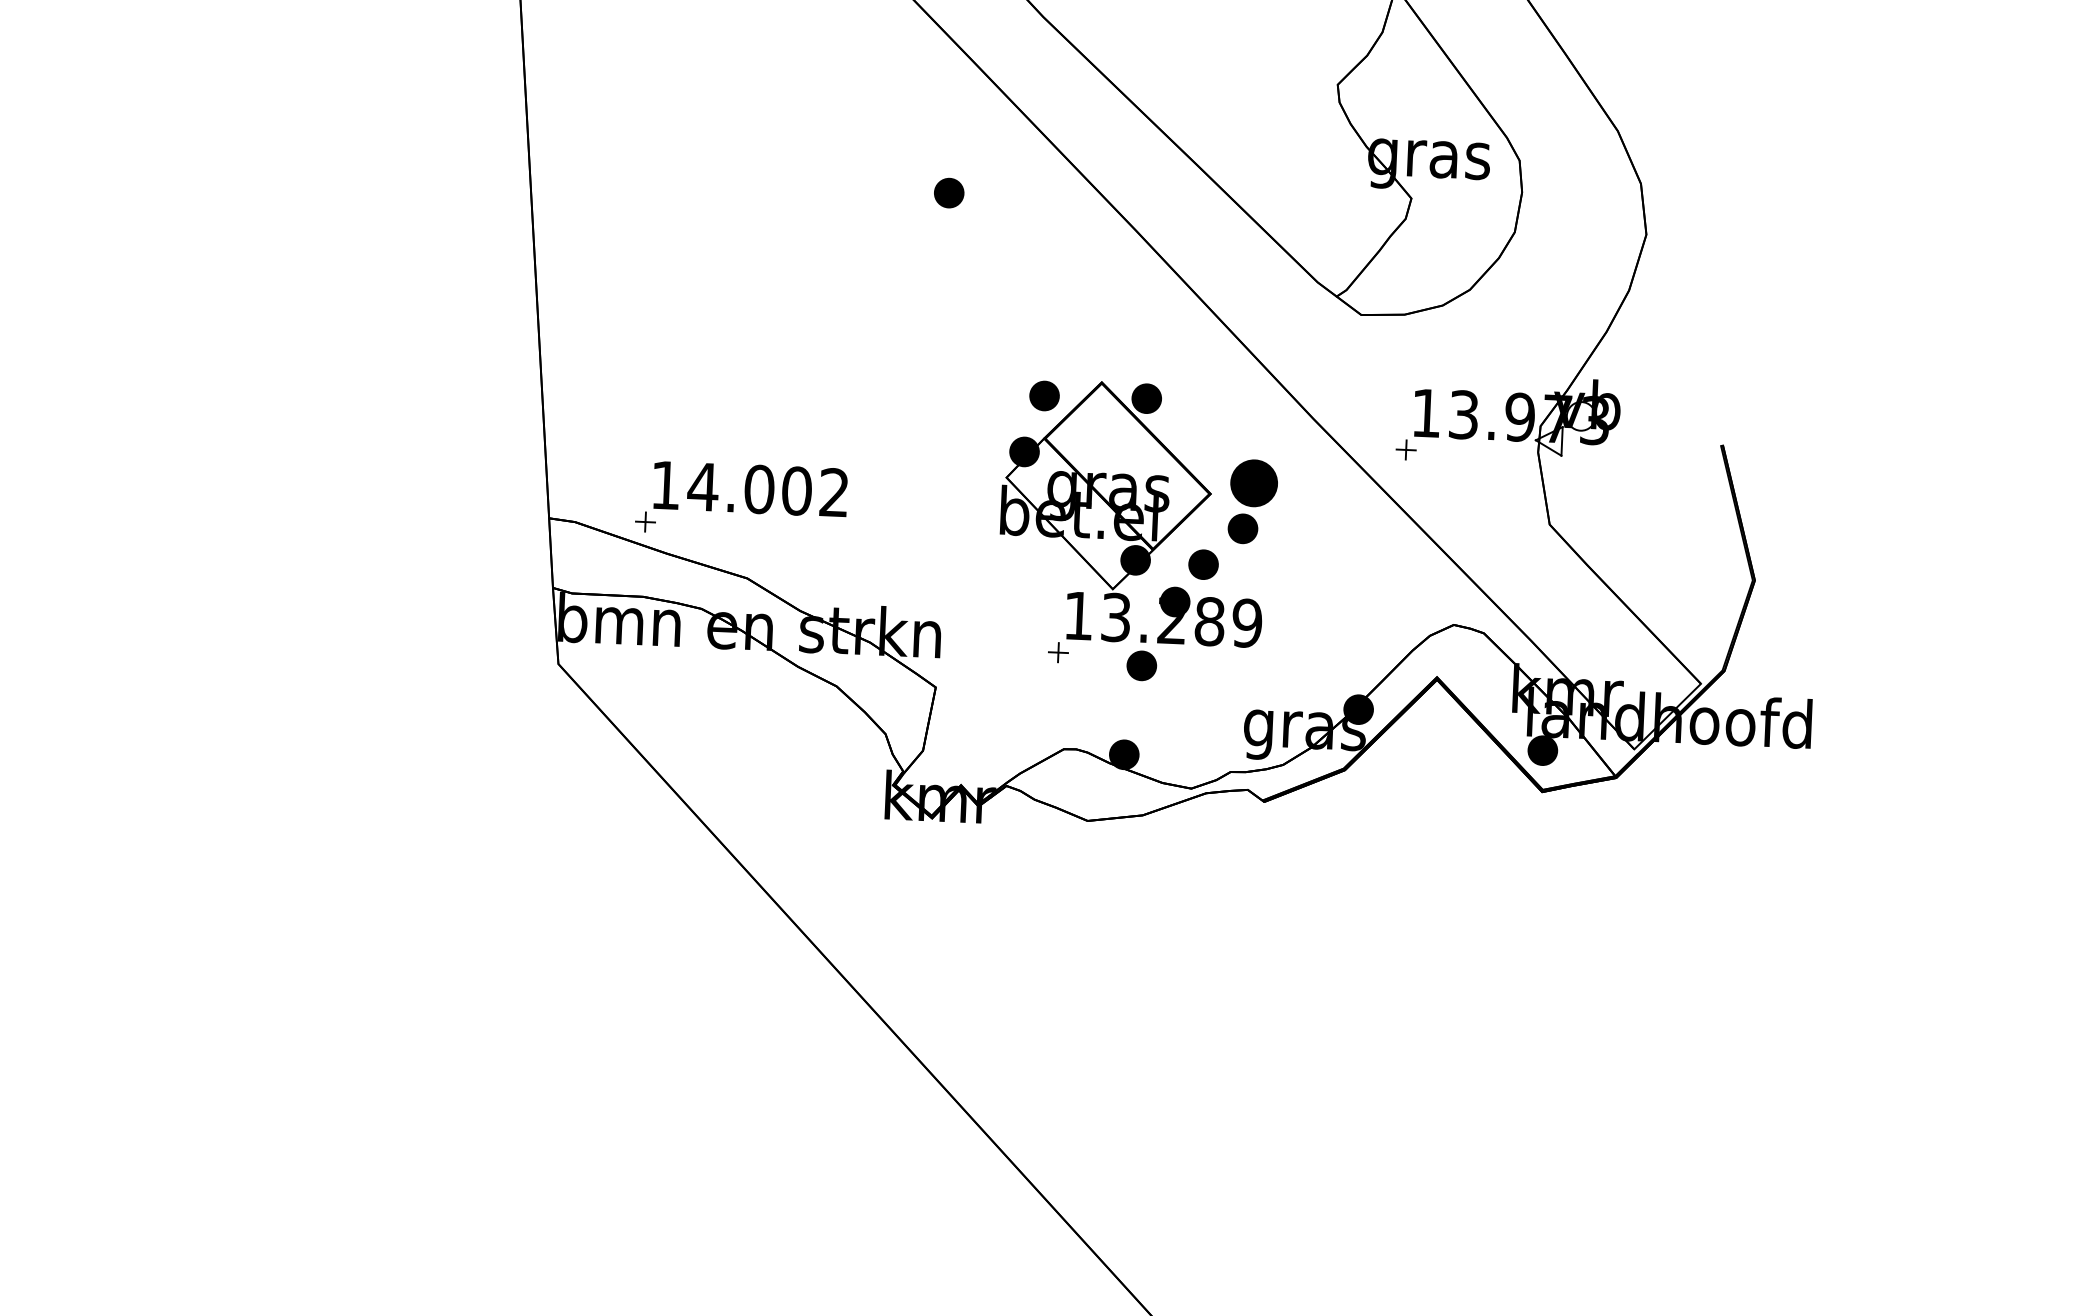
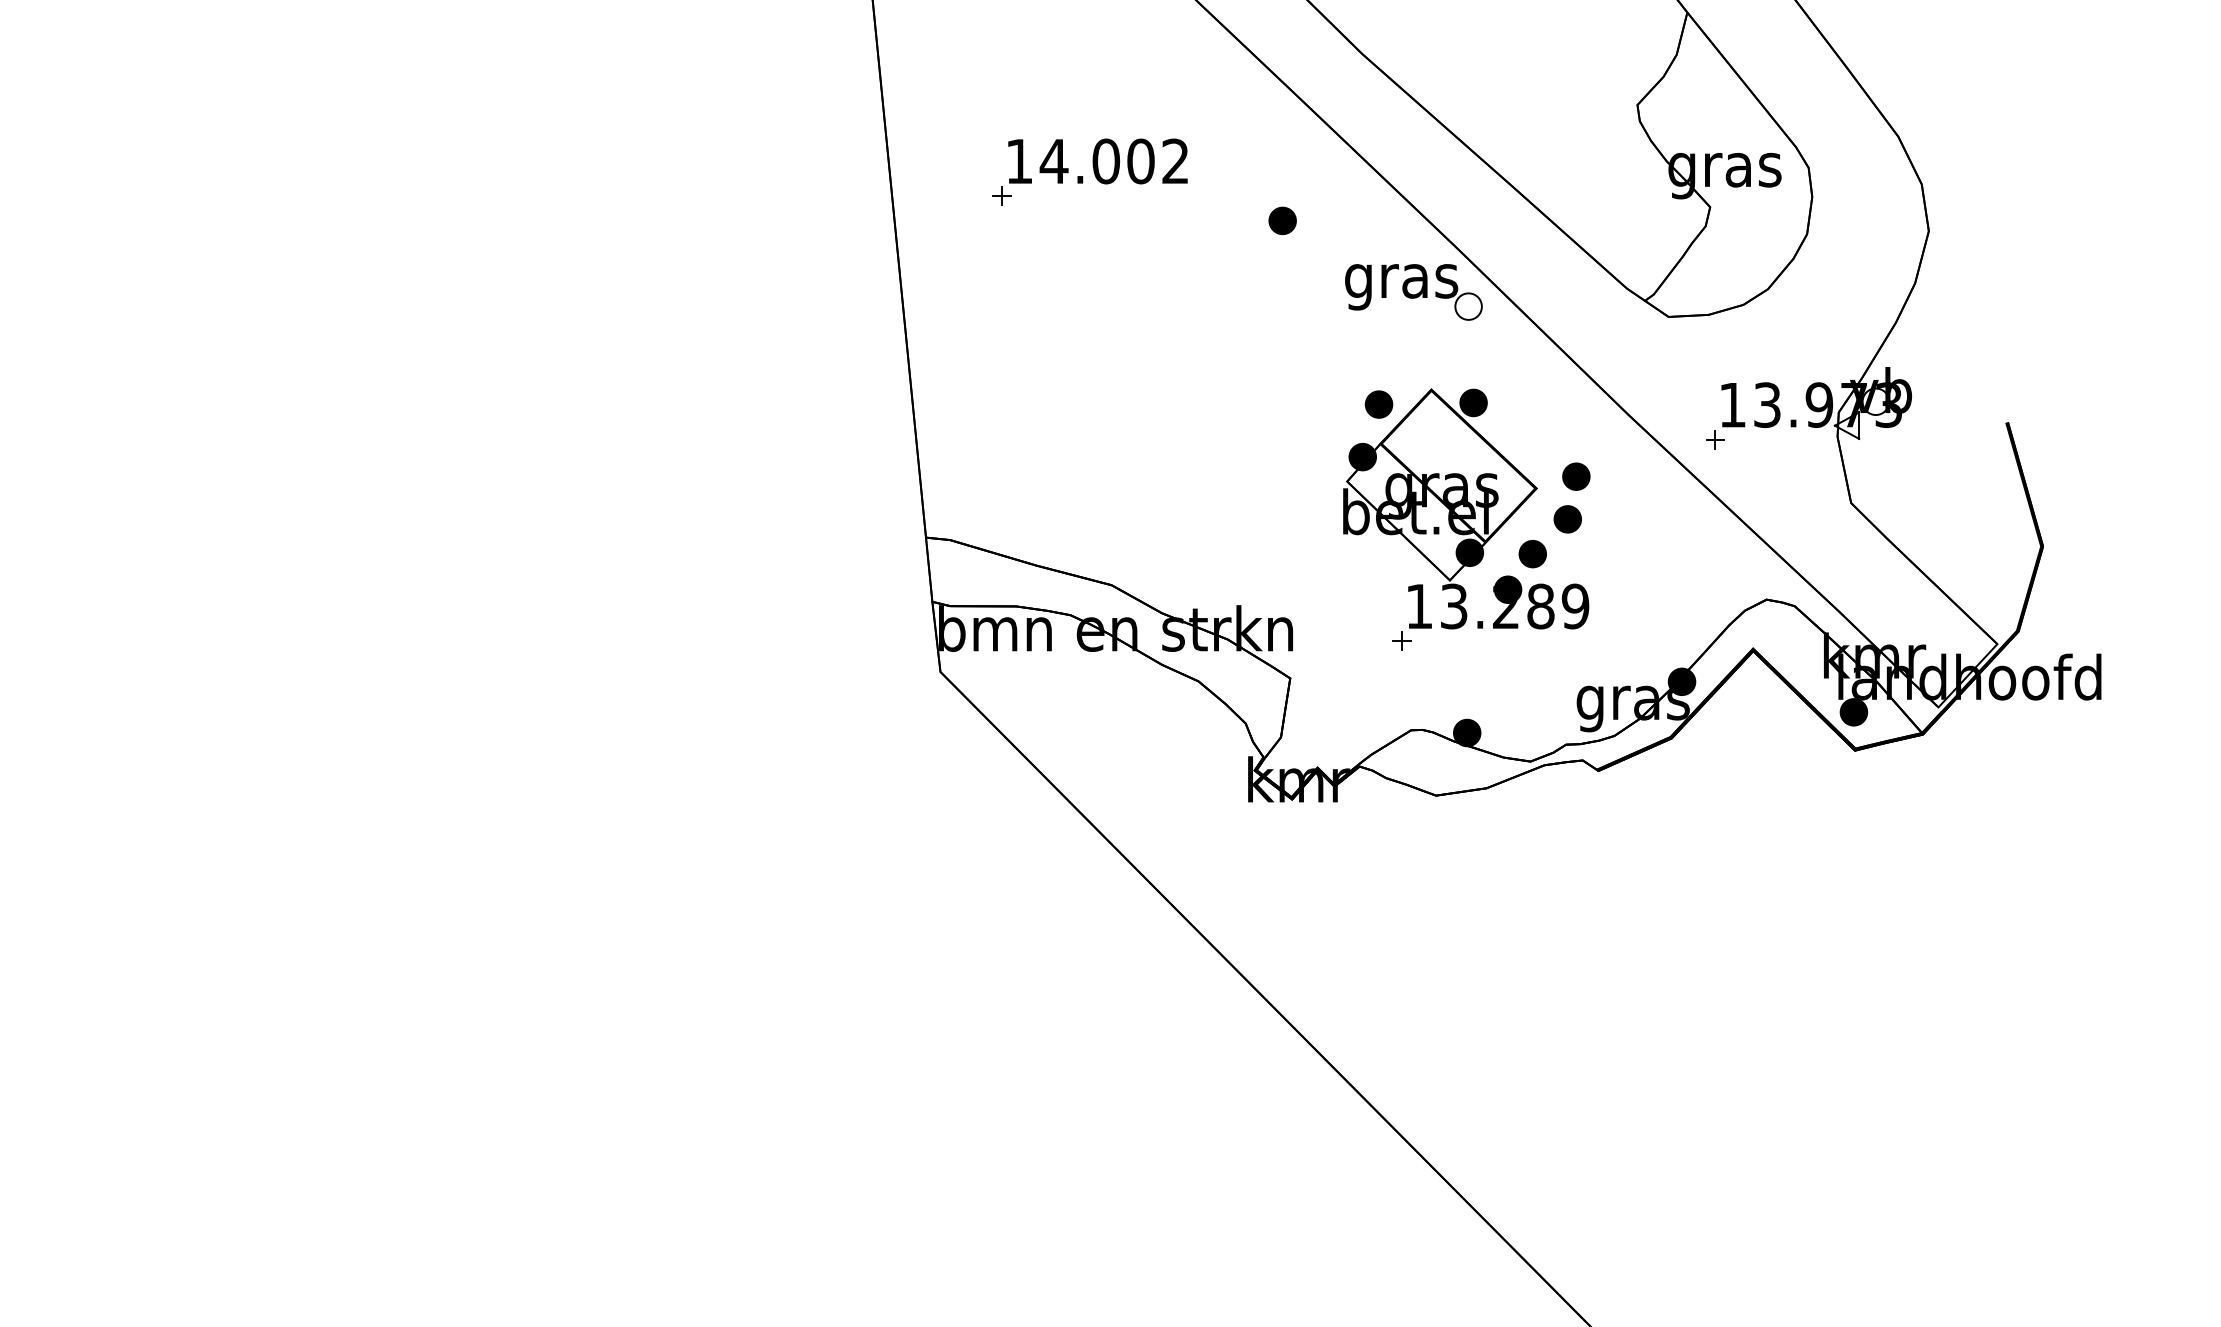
part: (1087, 276) -> (1413, 292), added
part: (1254, 482) -> (1576, 476), size x0.62
part: (740, 499) -> (1089, 171), moved
part: (1141, 666) -> (1479, 650), removed

